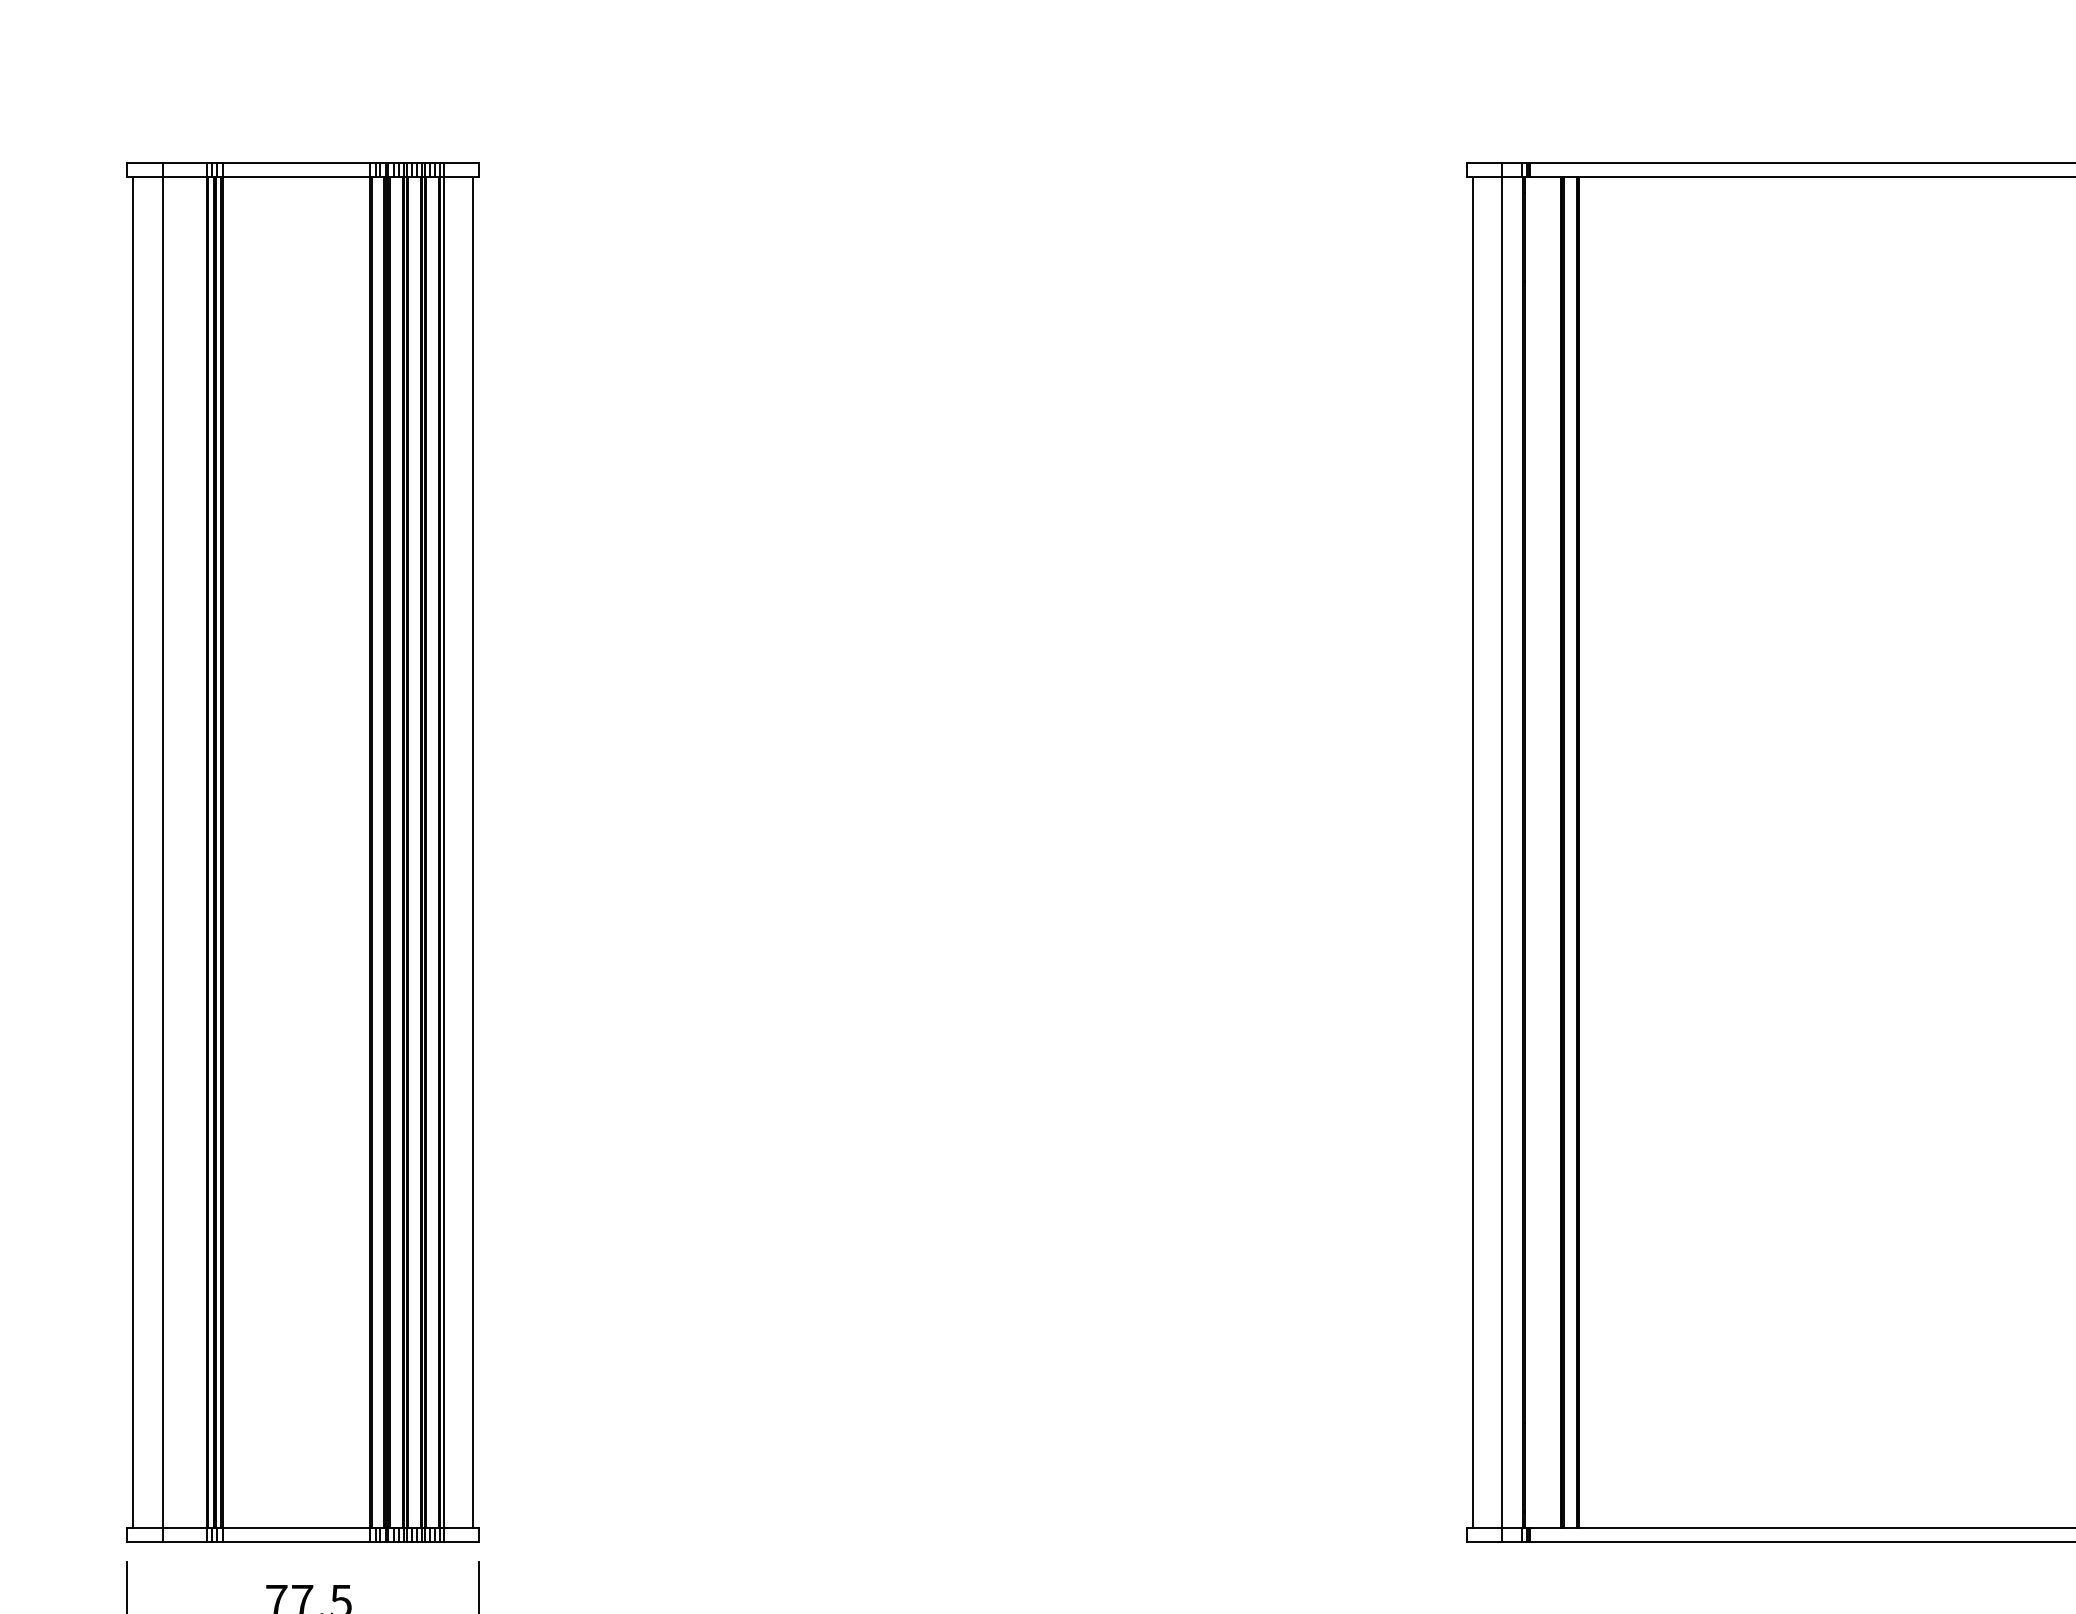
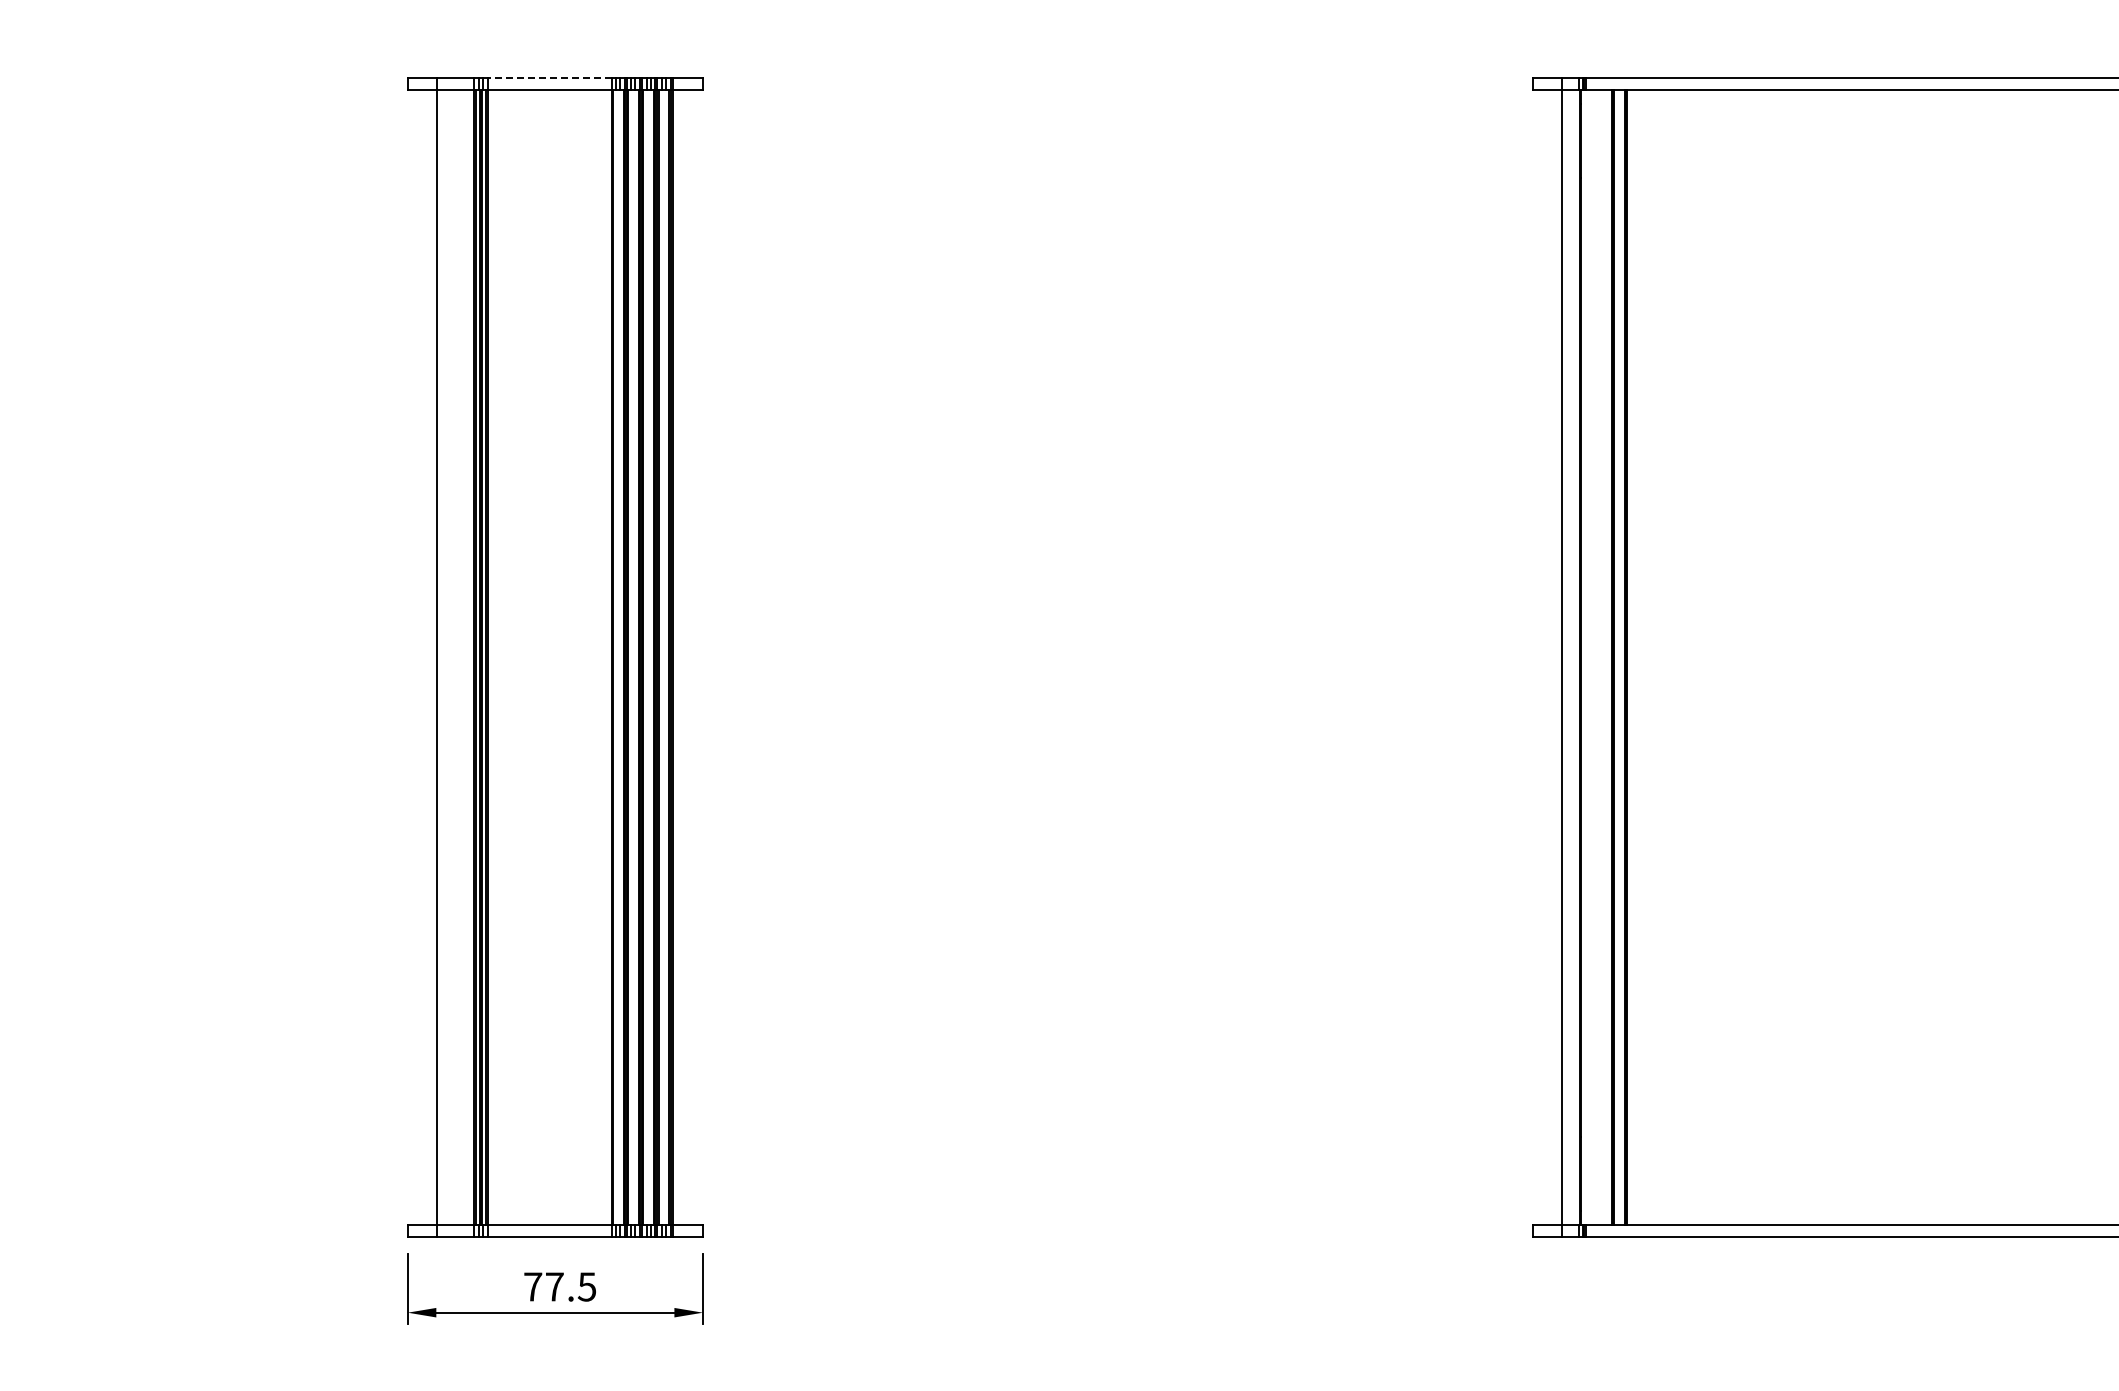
line: (296, 162) -> (549, 78), solid -> dashed
line: (133, 852) -> (412, 657), removed
line: (473, 852) -> (698, 657), removed
line: (1472, 852) -> (1537, 657), removed

